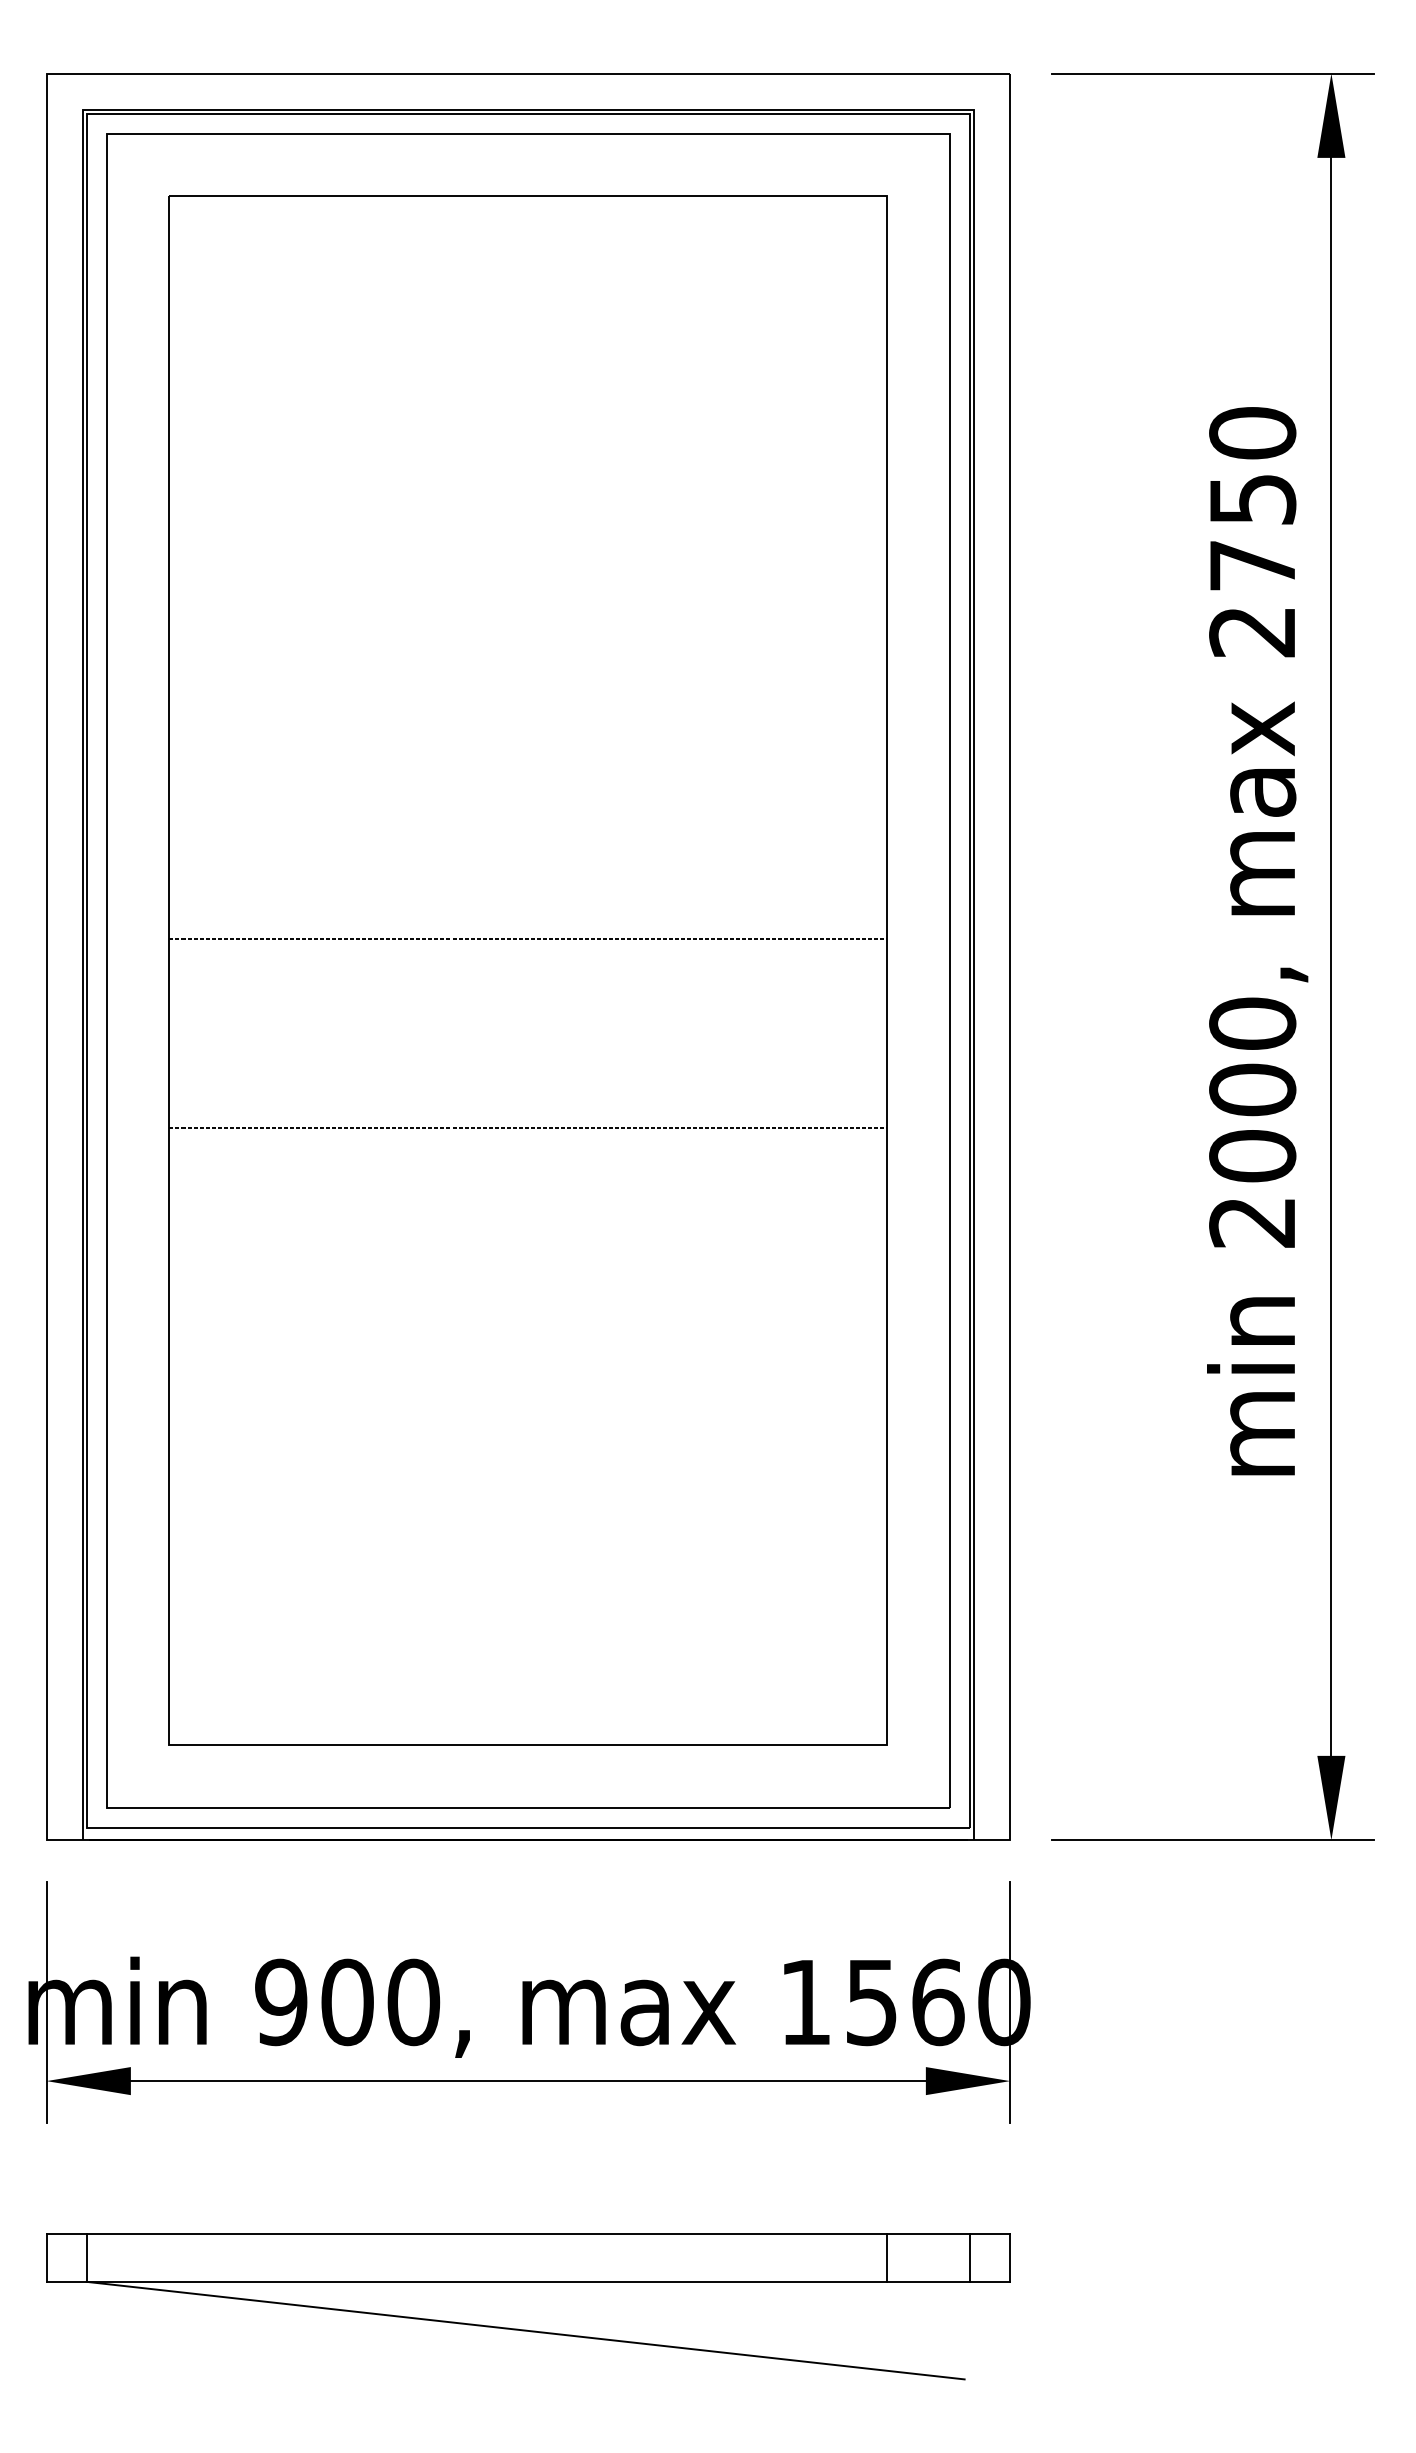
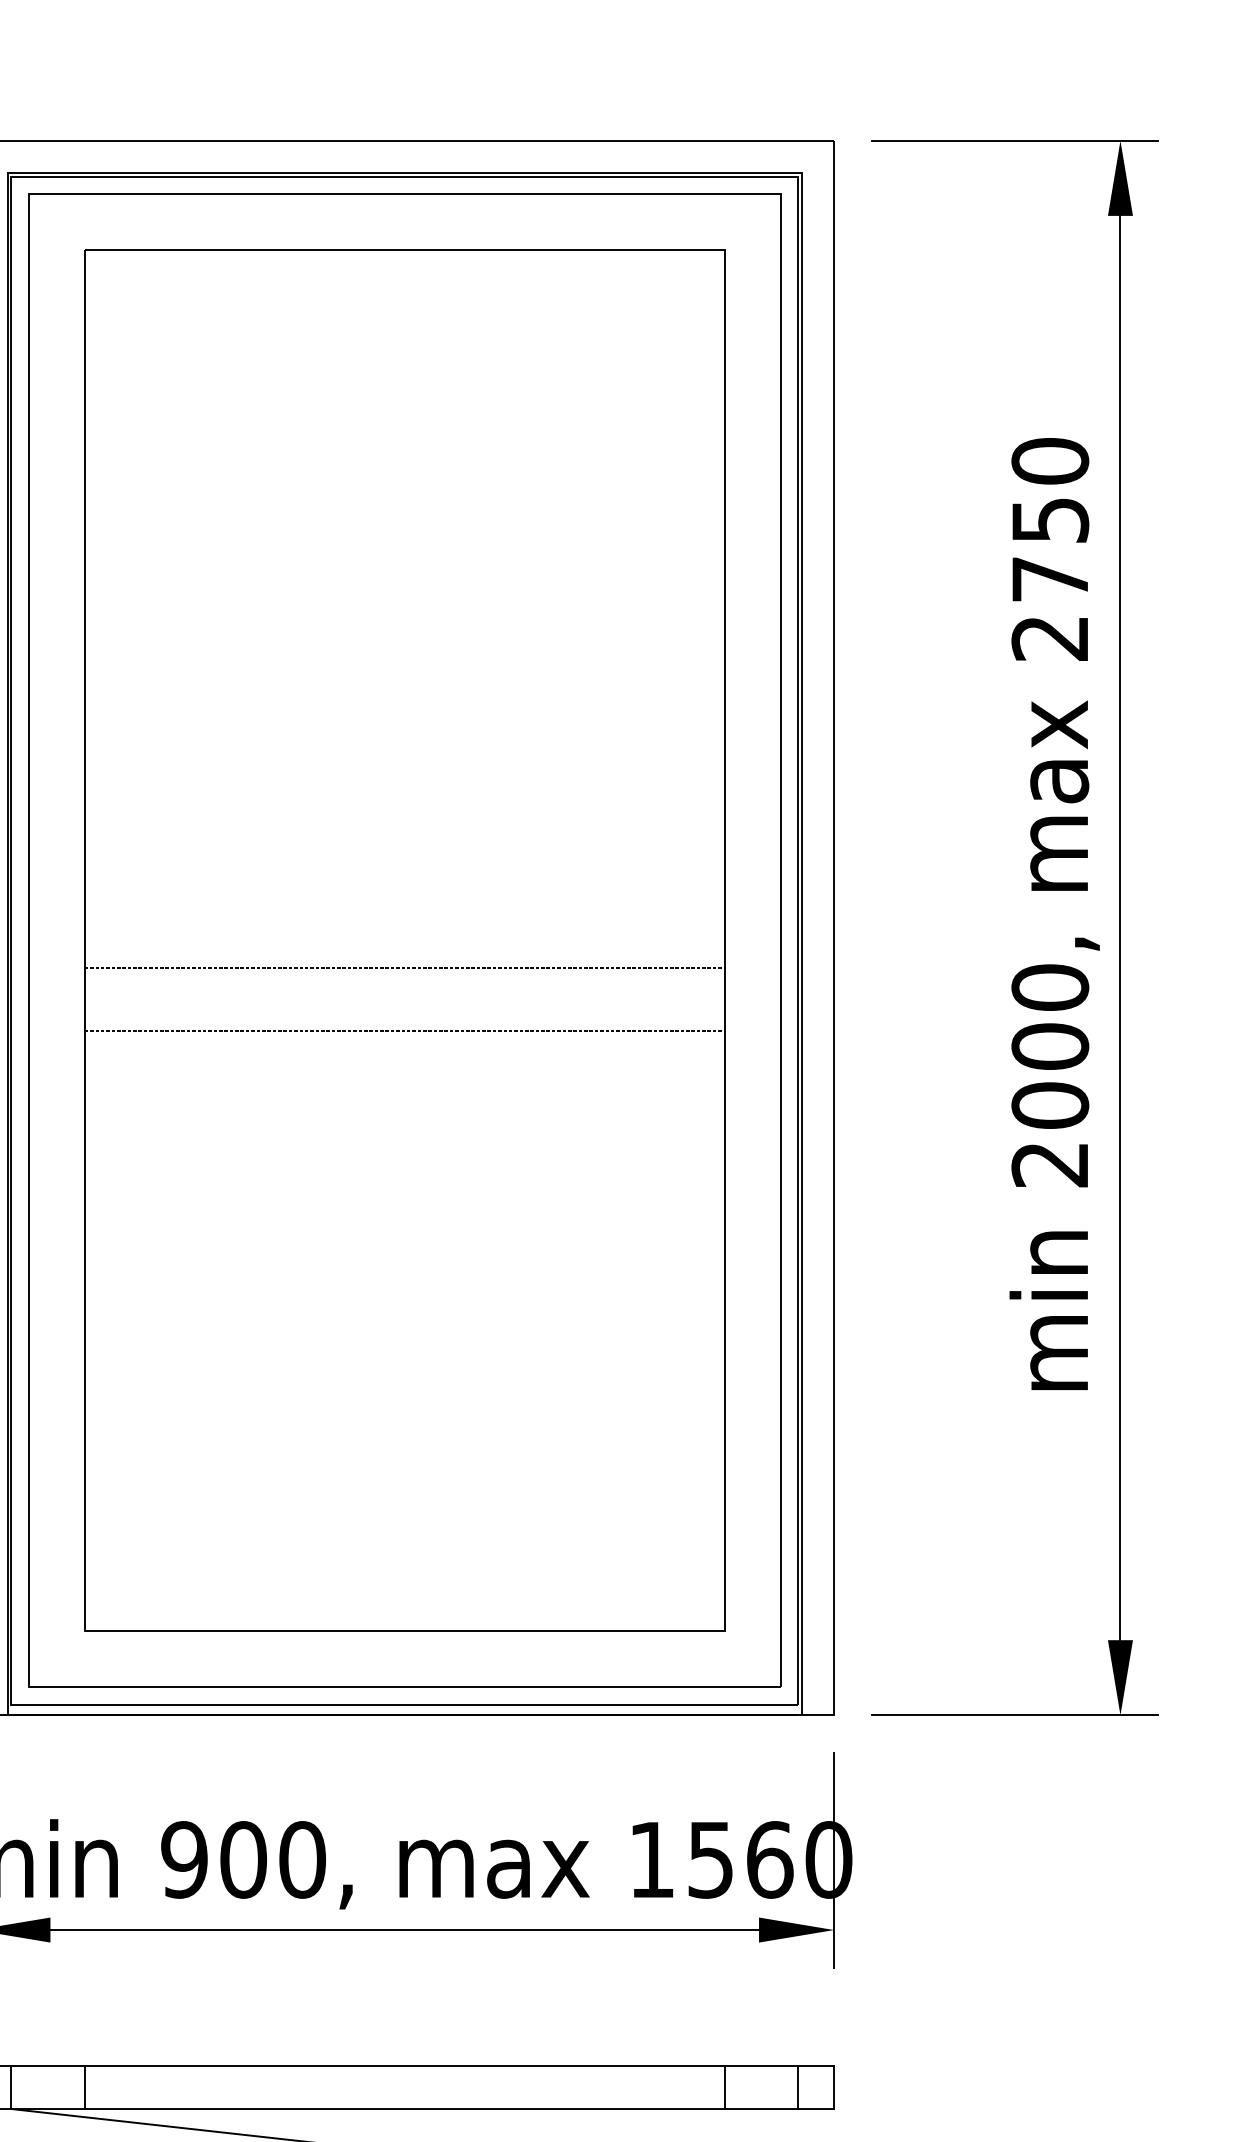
line: (528, 939) -> (404, 967), moved
line: (528, 1127) -> (404, 1031), moved
line: (169, 2257) -> (84, 2087), added

